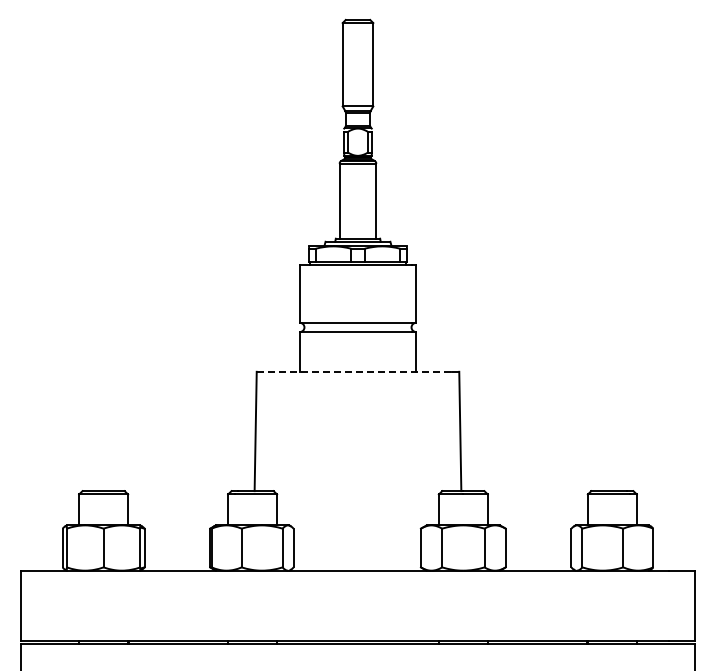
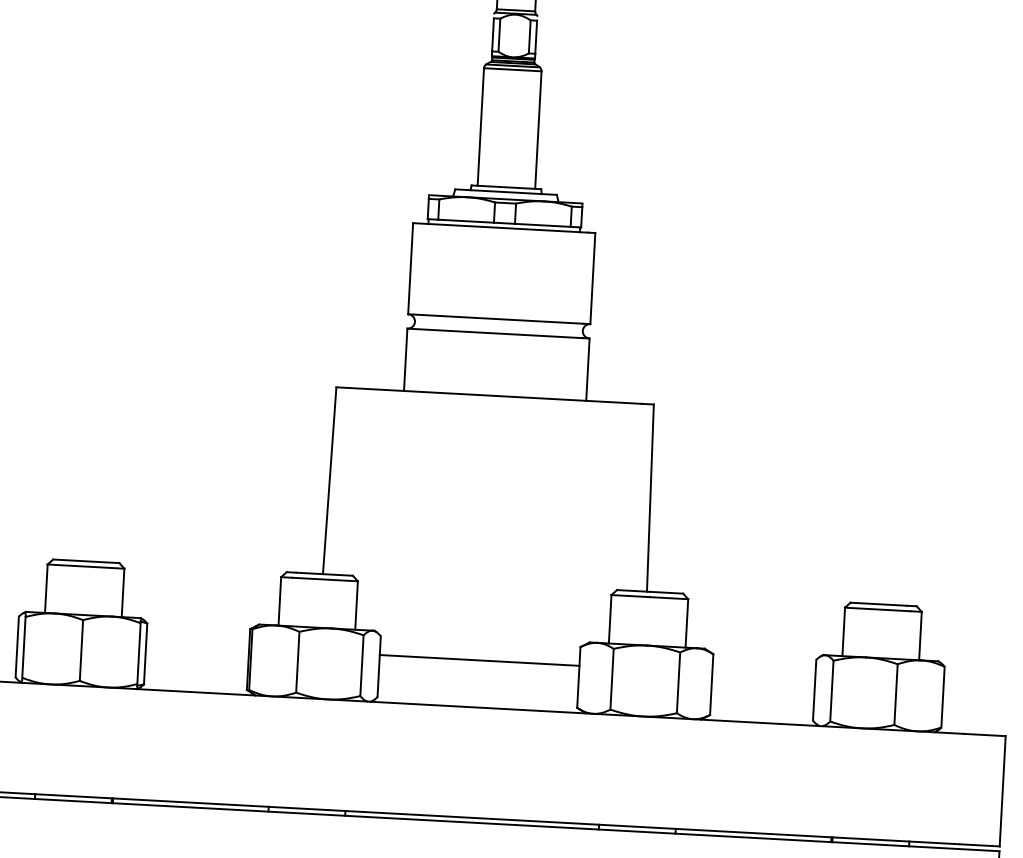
line: (354, 371) -> (489, 395), dashed -> solid
line: (356, 540) -> (478, 660), added

